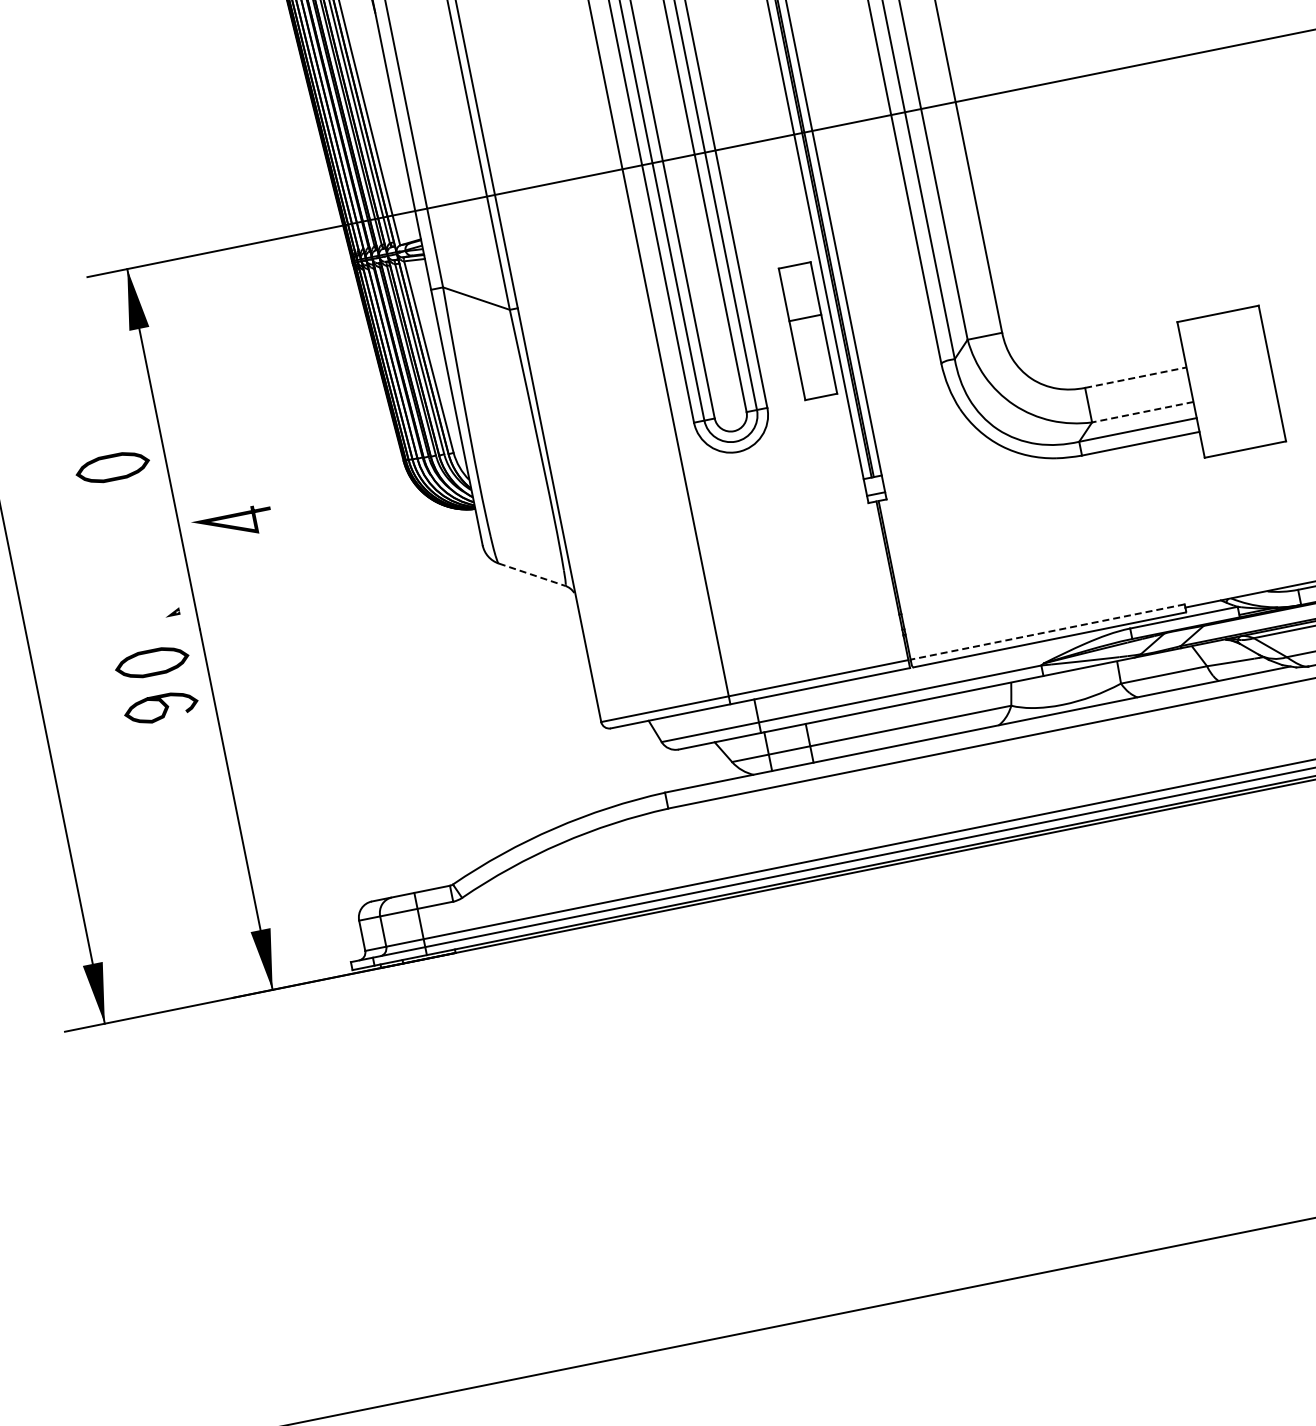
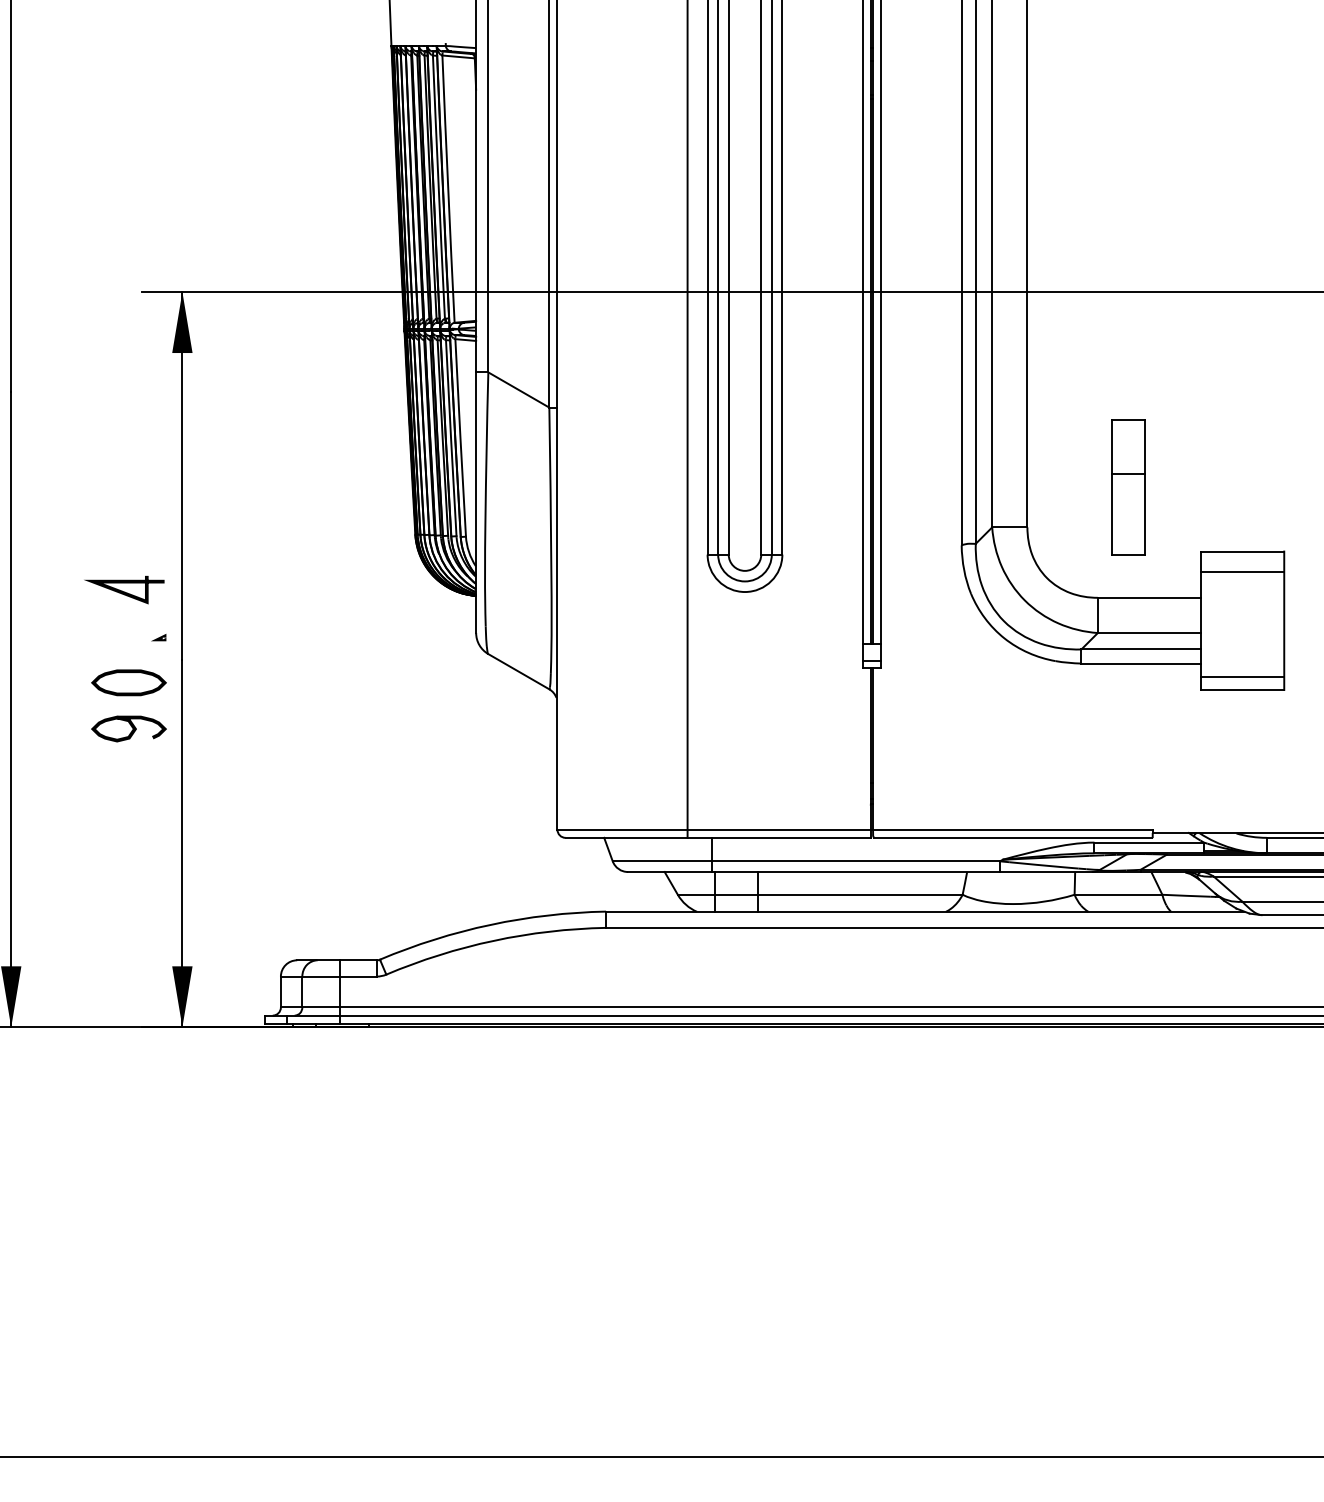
part: (808, 331) -> (1128, 487), moved
line: (1221, 333) -> (1242, 571), added
line: (1135, 377) -> (1149, 597), dashed -> solid
line: (1142, 412) -> (1149, 633), dashed -> solid
line: (1242, 437) -> (1242, 677), added
part: (112, 467) -> (128, 483), removed
line: (233, 525) -> (124, 591), moved
line: (532, 574) -> (519, 671), dashed -> solid
line: (1047, 631) -> (1012, 829), dashed -> solid

